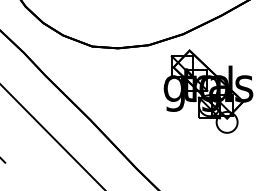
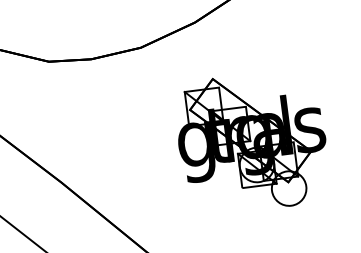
part: (208, 91) -> (252, 141), moved

